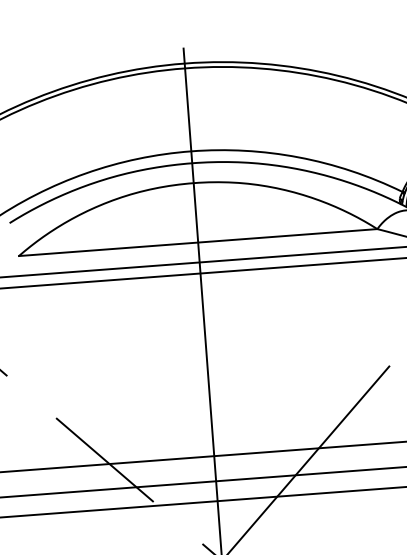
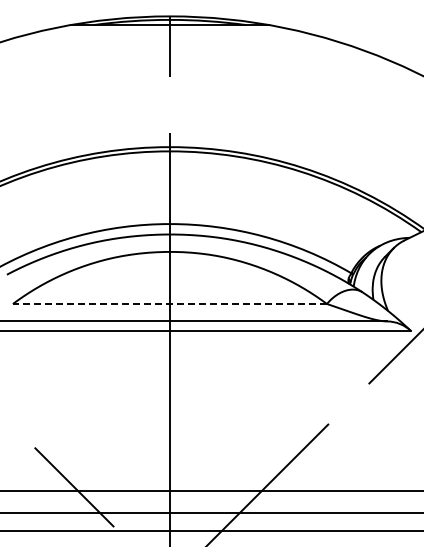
line: (197, 243) -> (169, 304), solid -> dashed

